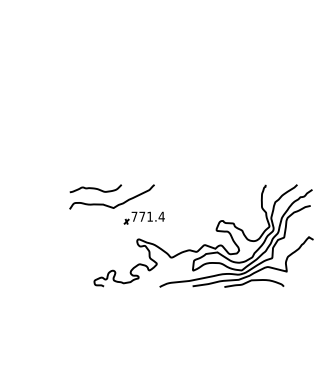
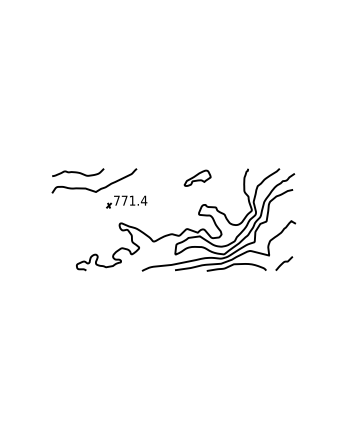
part: (215, 193) -> (197, 177), added
curve: (302, 278) -> (284, 262), added

